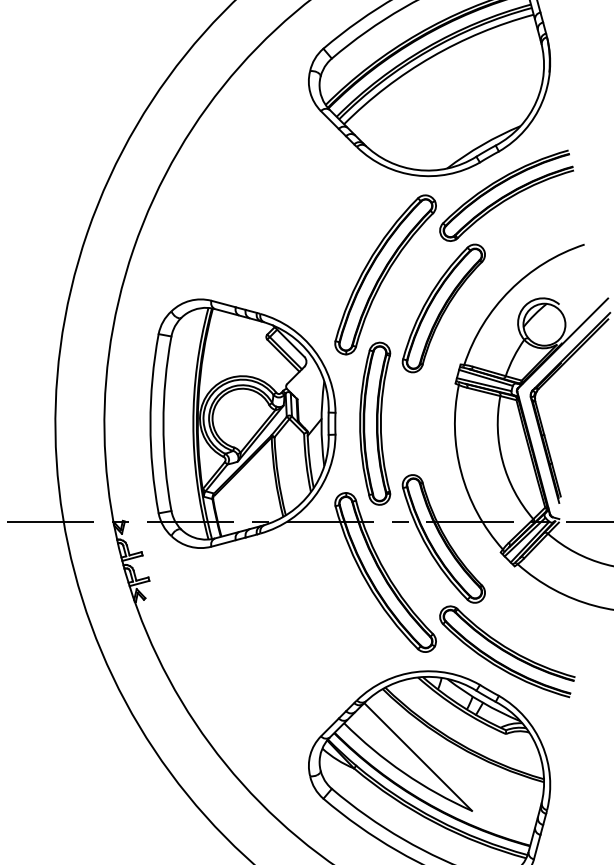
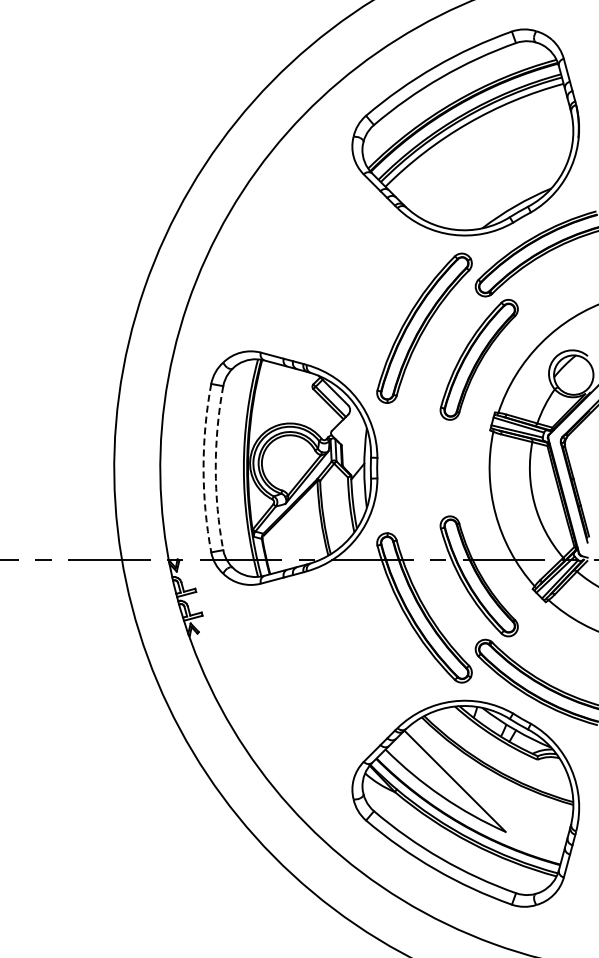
arc: (150, 424) -> (203, 468), solid -> dashed
arc: (163, 424) -> (215, 468), solid -> dashed
part: (374, 424) -> (414, 468), removed

